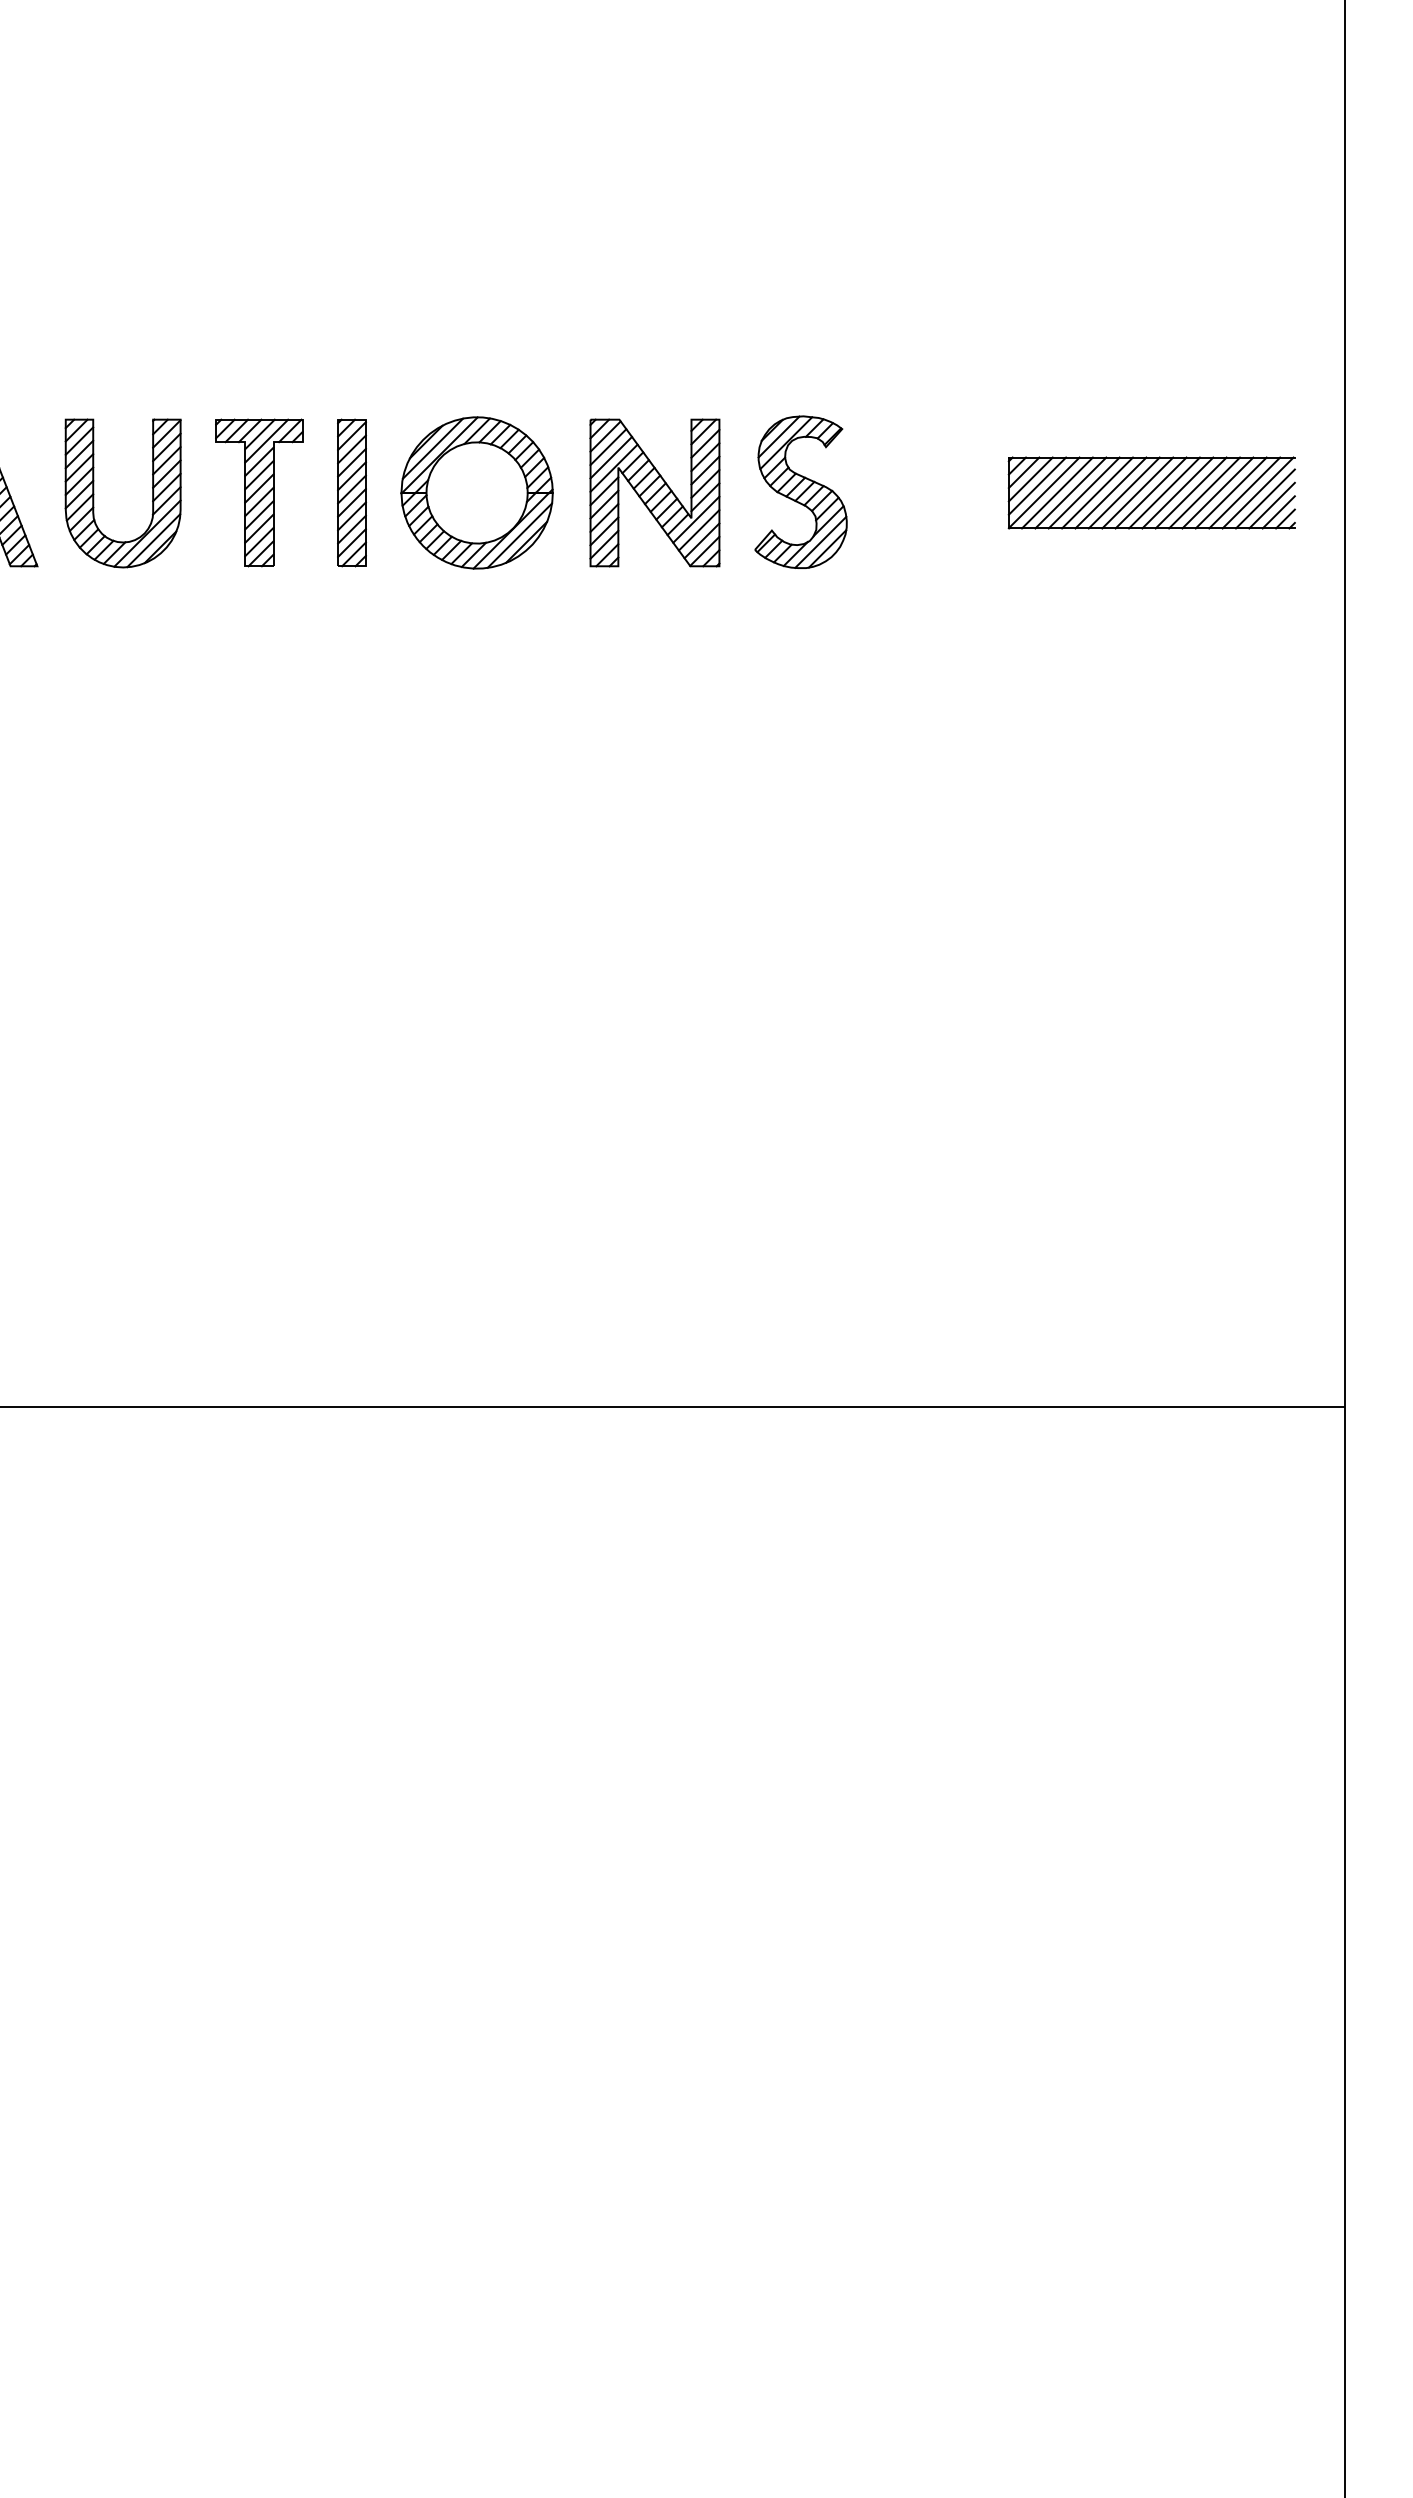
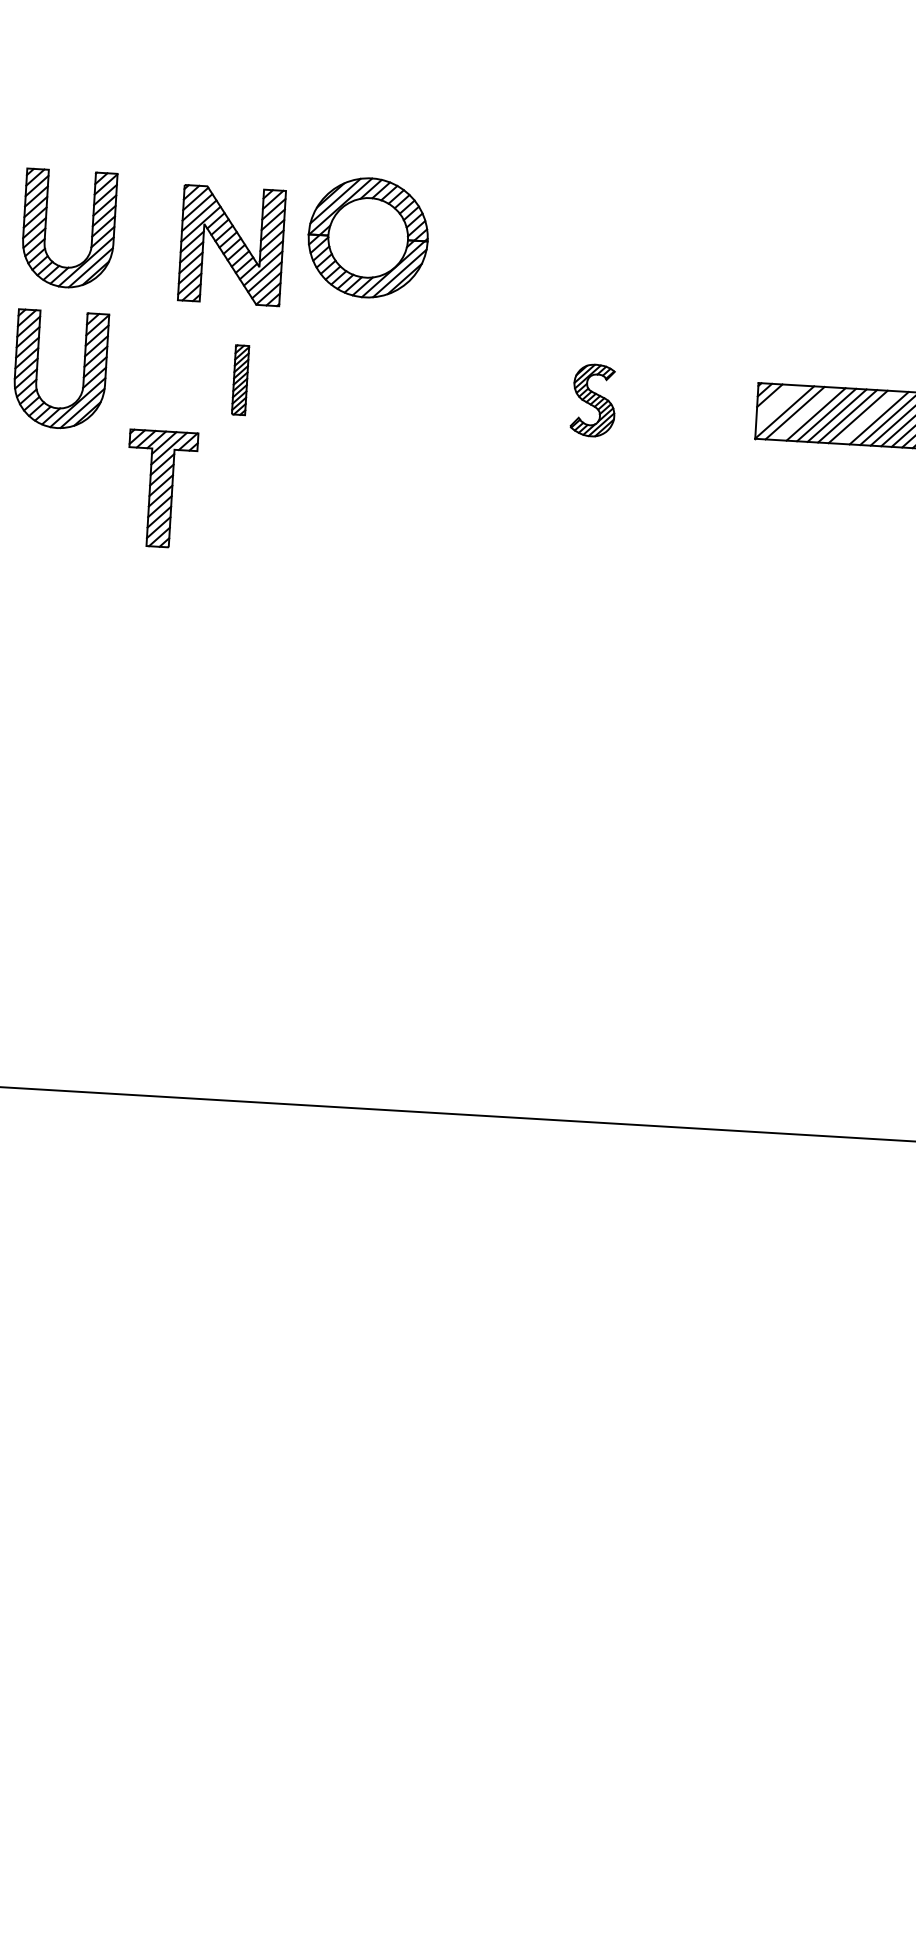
part: (94, 314) -> (46, 227), added
line: (1030, 479) -> (774, 401), removed
line: (1037, 485) -> (779, 406), removed
part: (800, 491) -> (593, 400), size x0.6
part: (259, 492) -> (161, 488), moved
part: (351, 492) -> (240, 379), size x0.6
part: (476, 492) -> (367, 237), moved
part: (654, 492) -> (231, 245), moved
line: (1070, 492) -> (805, 413), removed
line: (1150, 492) -> (868, 417), removed

